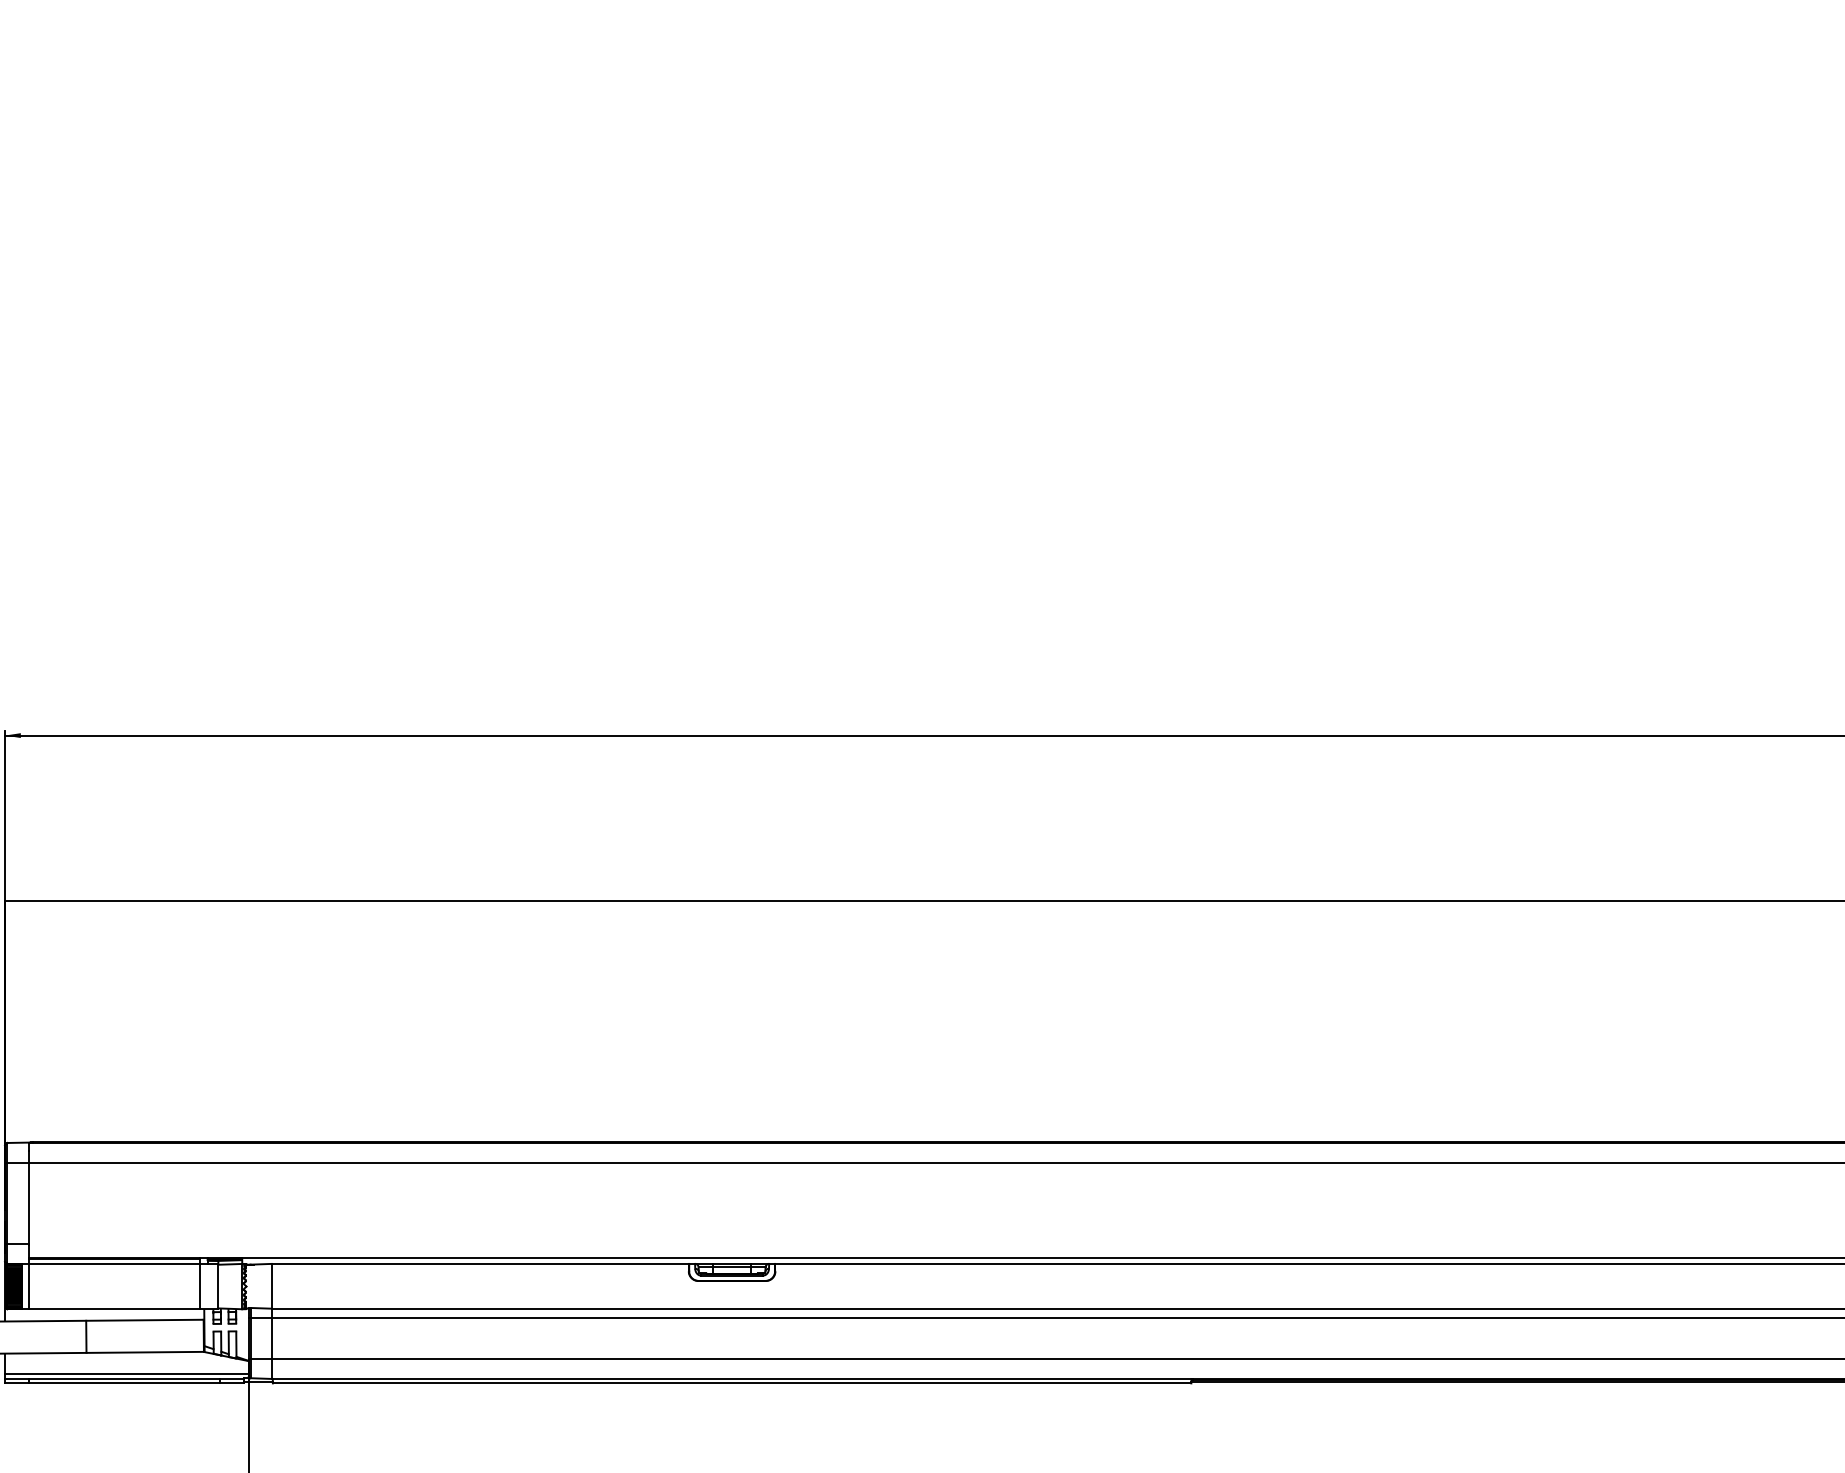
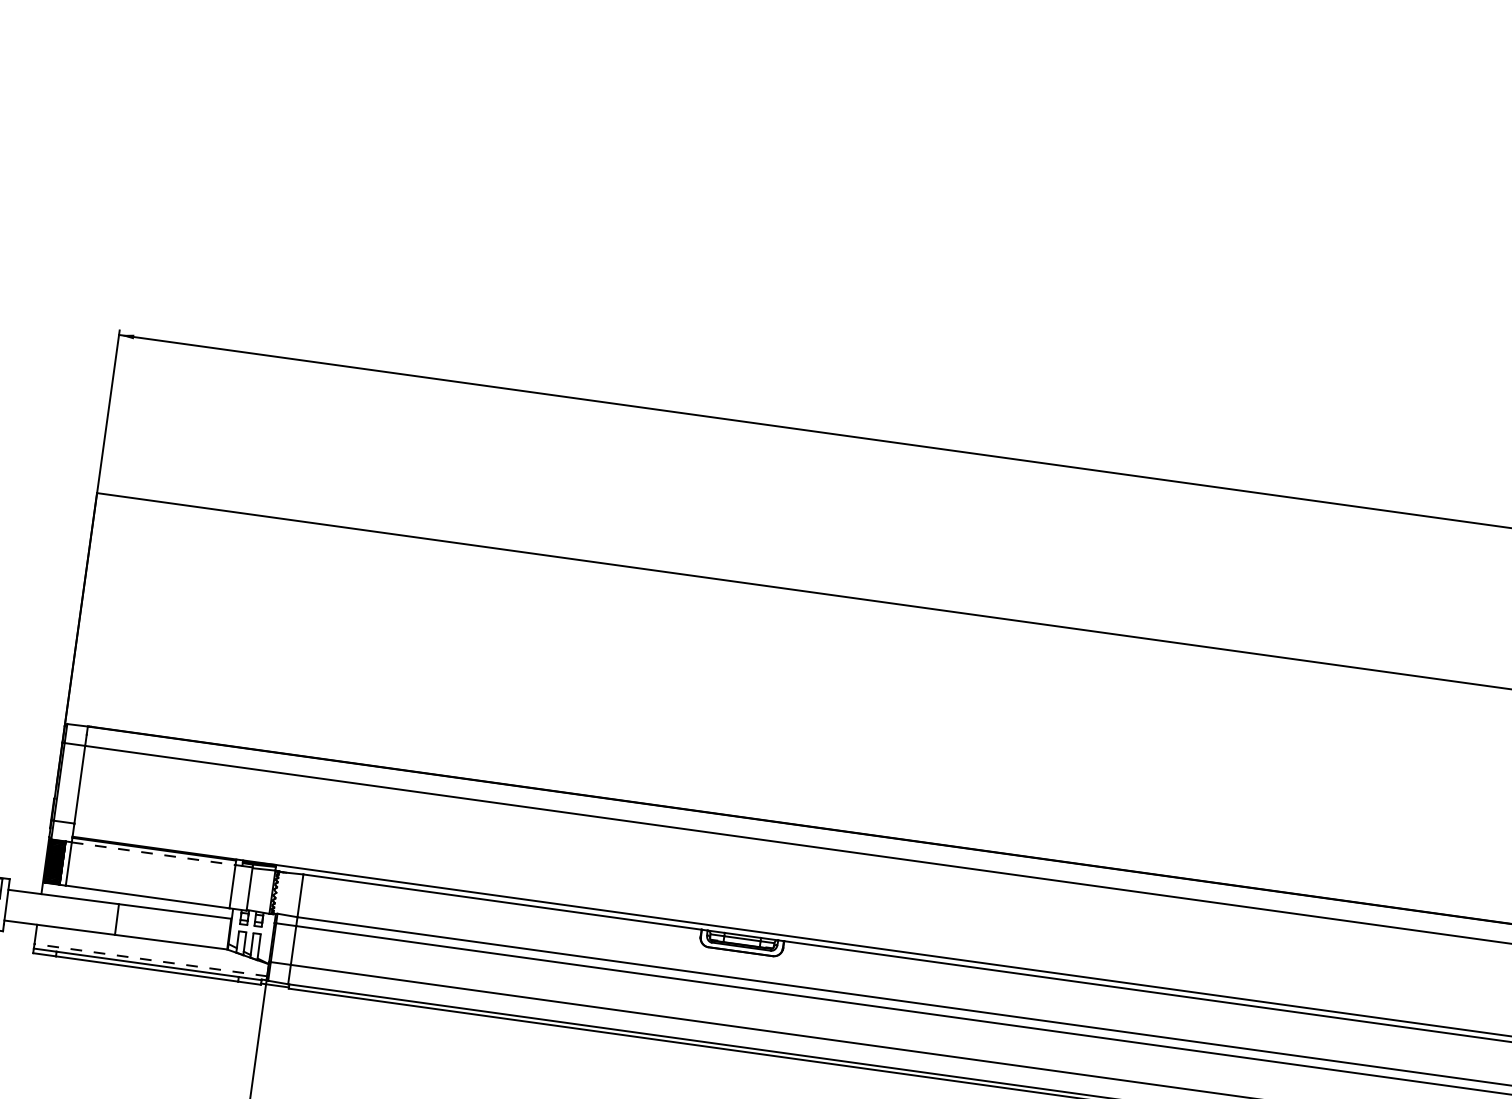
line: (114, 1264) -> (153, 854), solid -> dashed
line: (126, 1373) -> (150, 959), solid -> dashed

